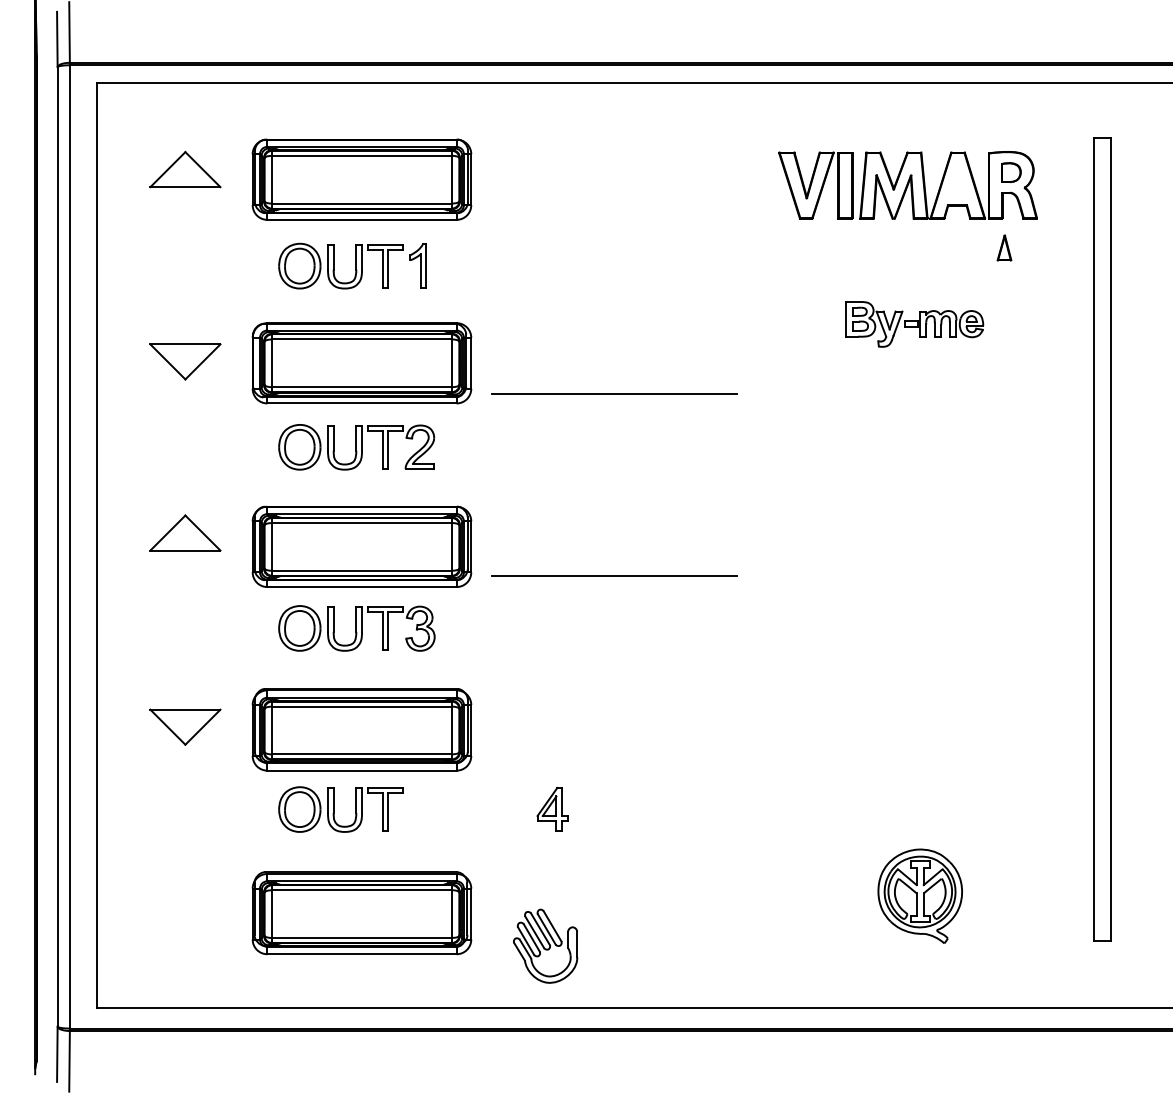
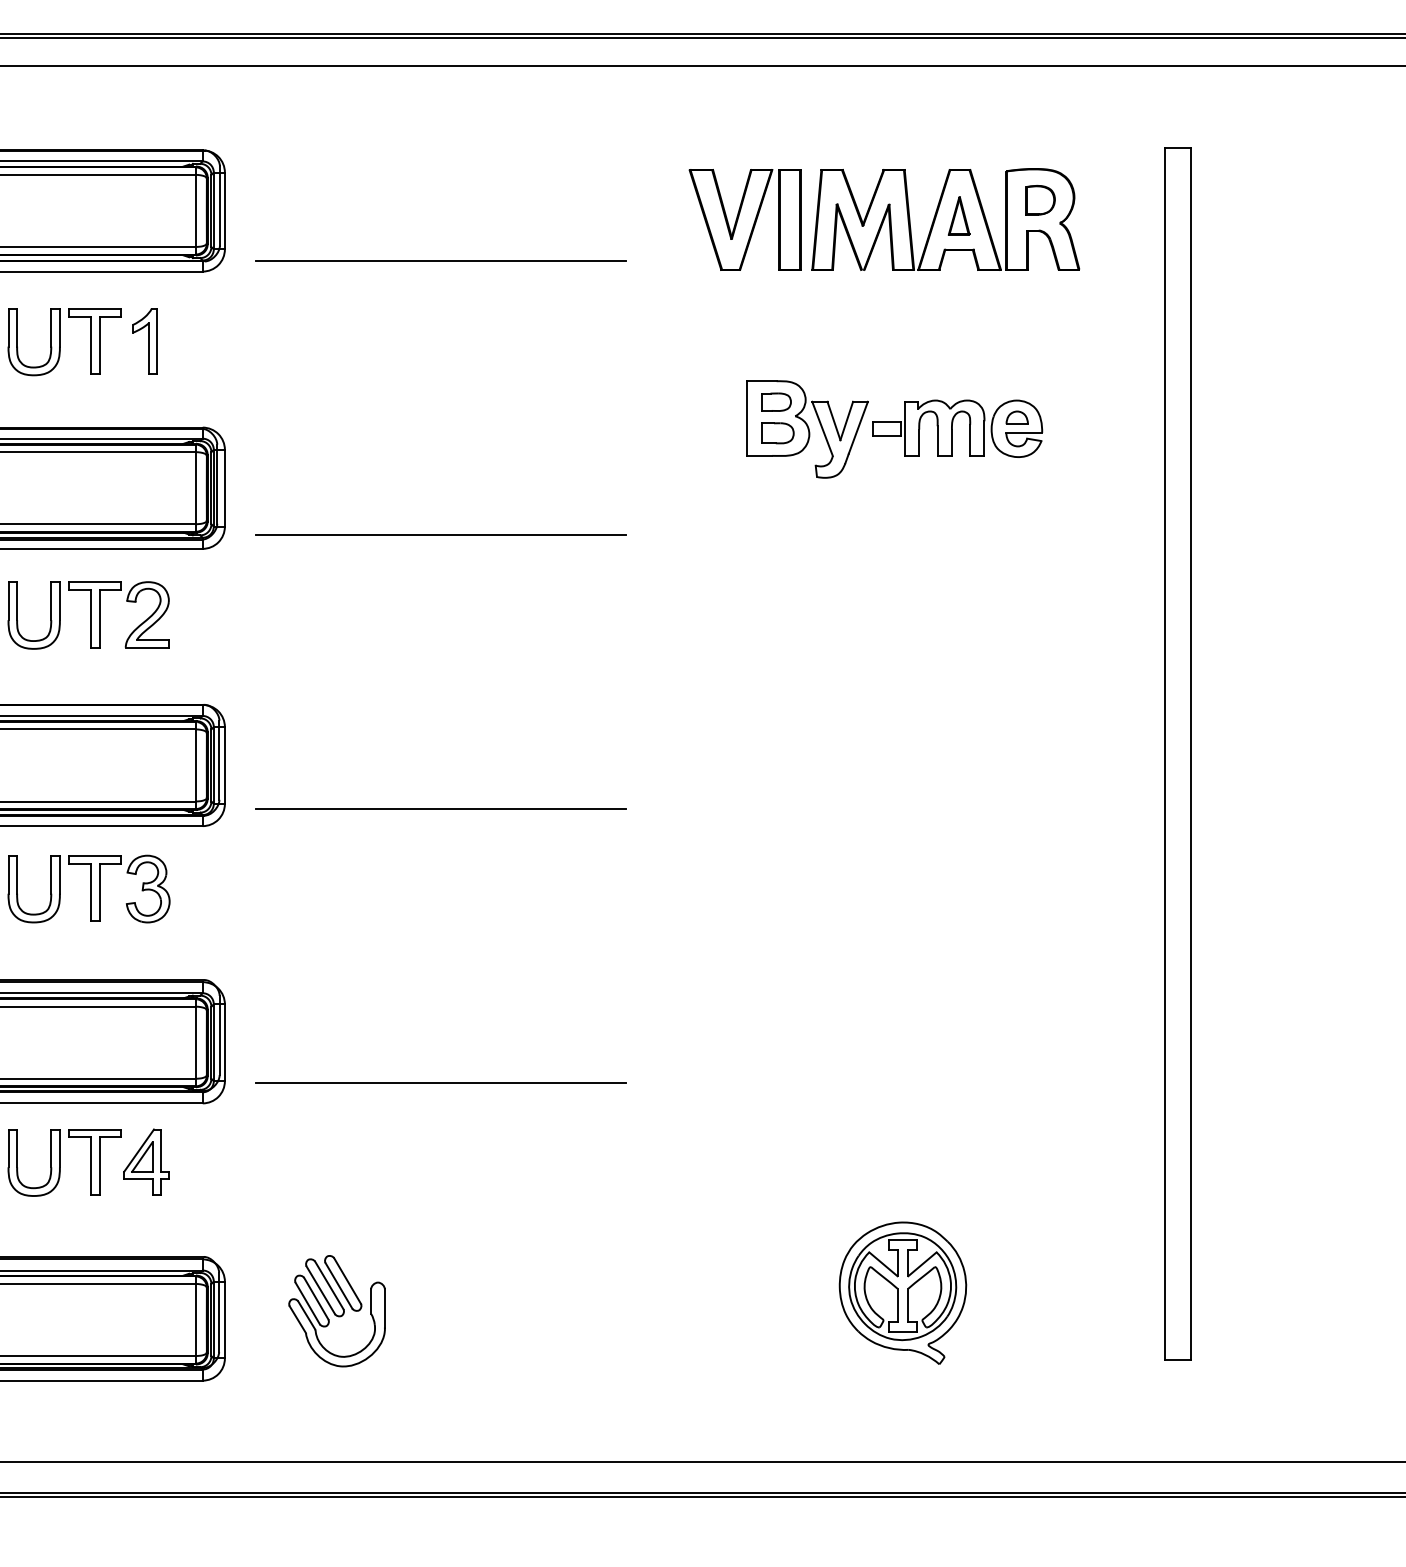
line: (613, 213) -> (439, 261), added
part: (1004, 247) -> (959, 215), moved
part: (914, 324) -> (894, 429), size x1.43
line: (613, 757) -> (439, 1083), added
part: (552, 808) -> (146, 1160), moved
part: (545, 945) -> (336, 1310), moved

